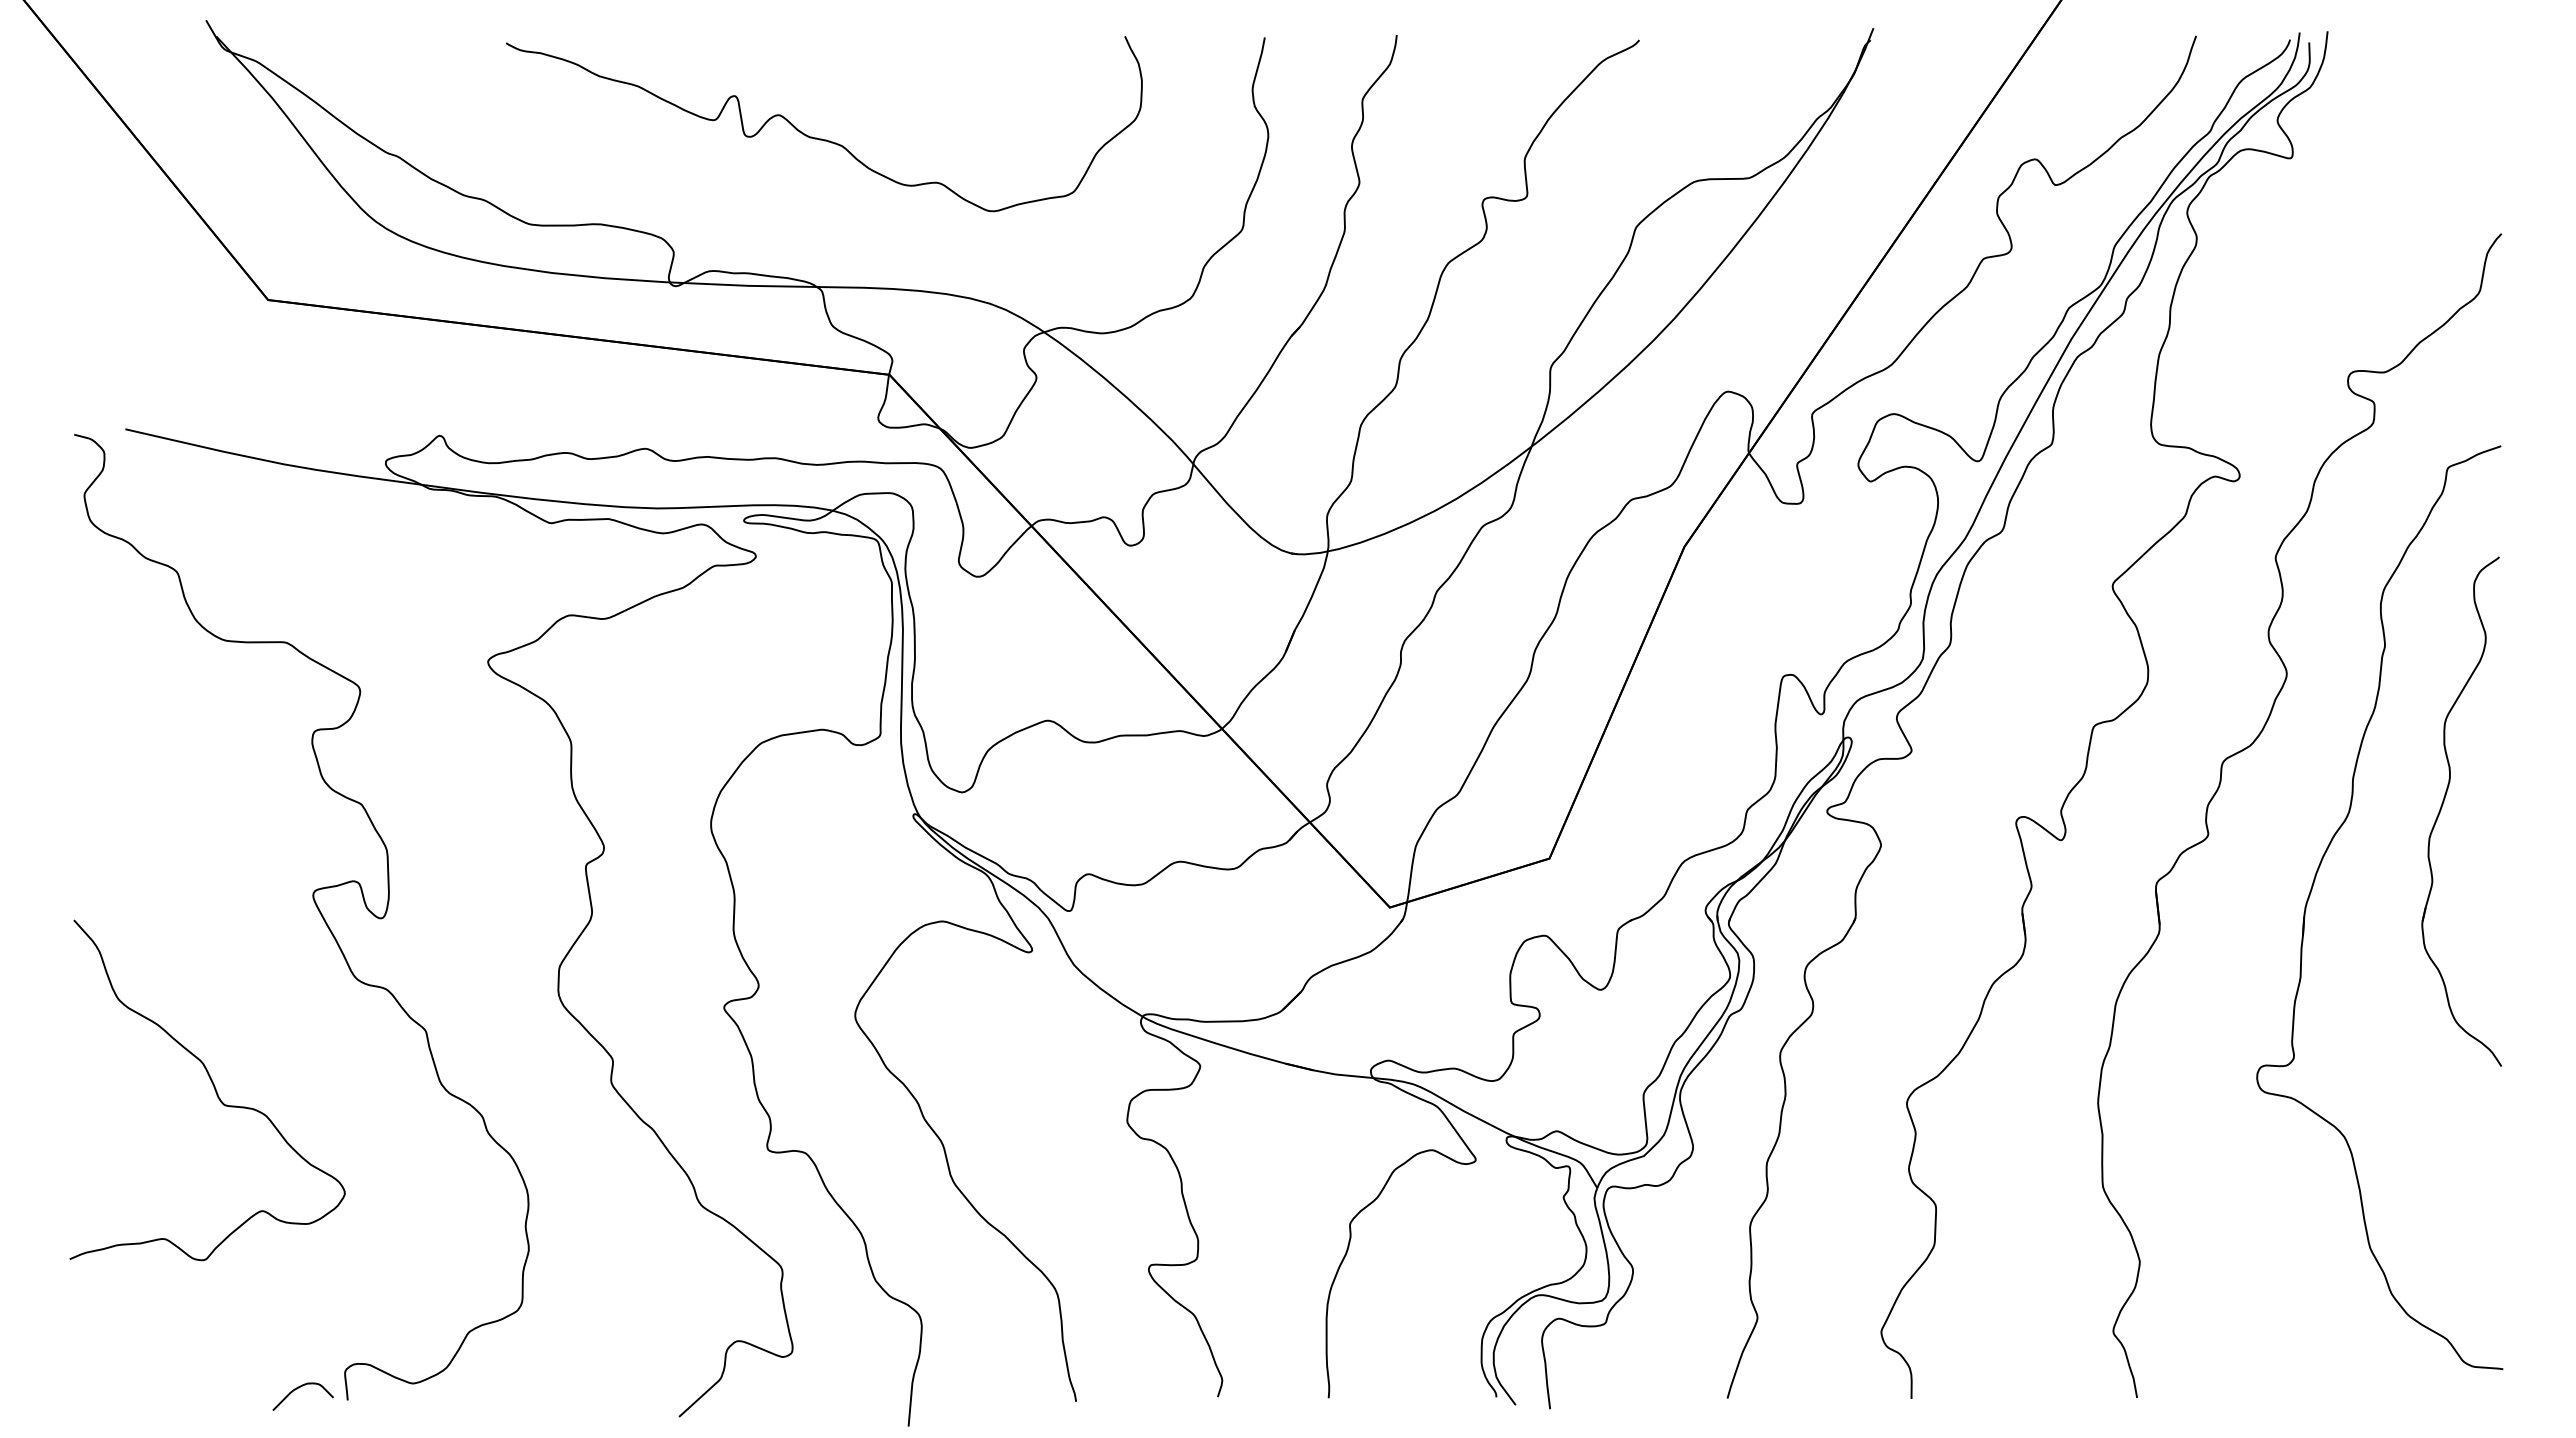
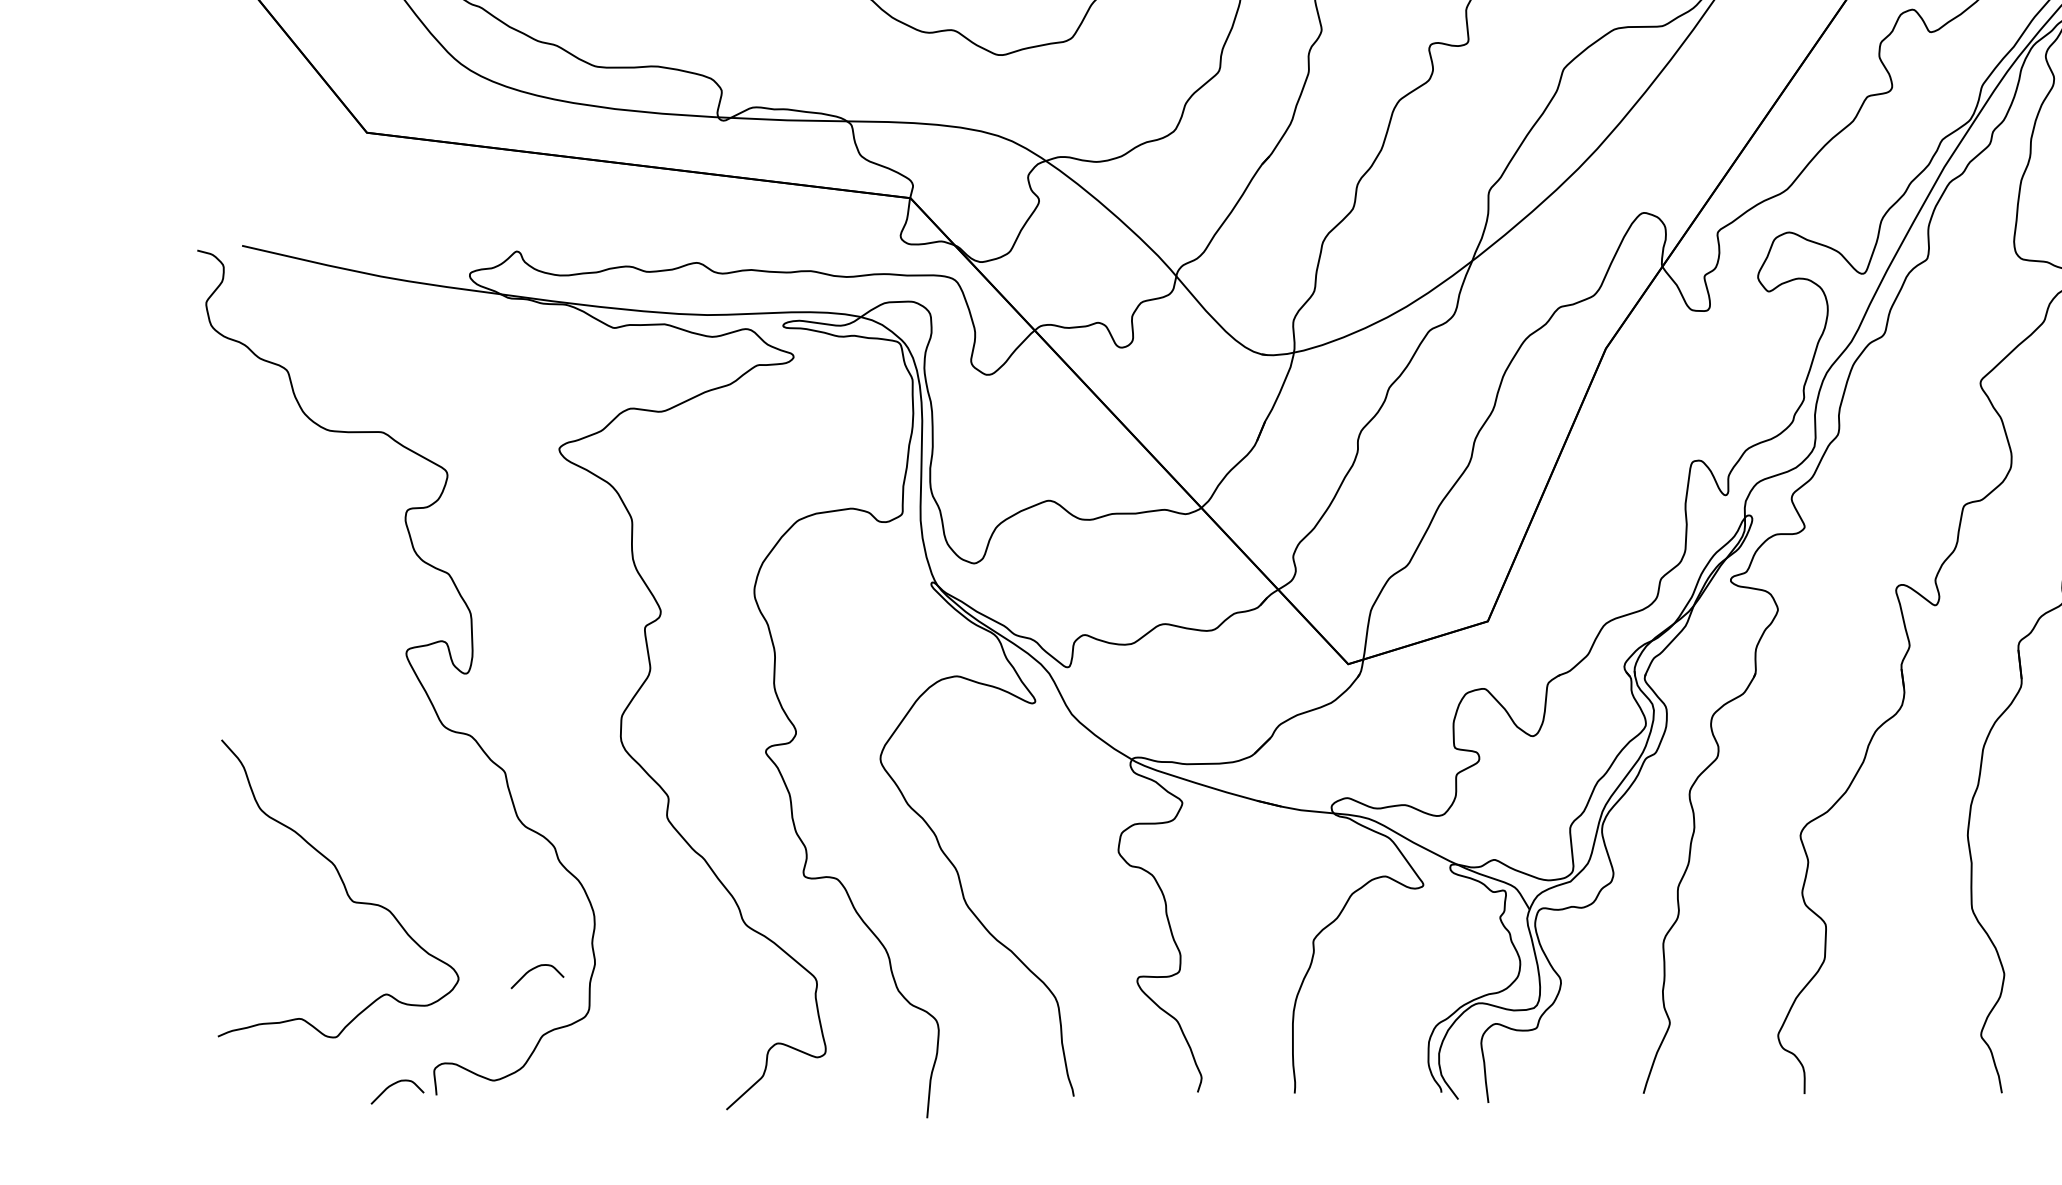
curve: (213, 1087) -> (343, 886), moved
curve: (459, 1256) -> (534, 969), added

